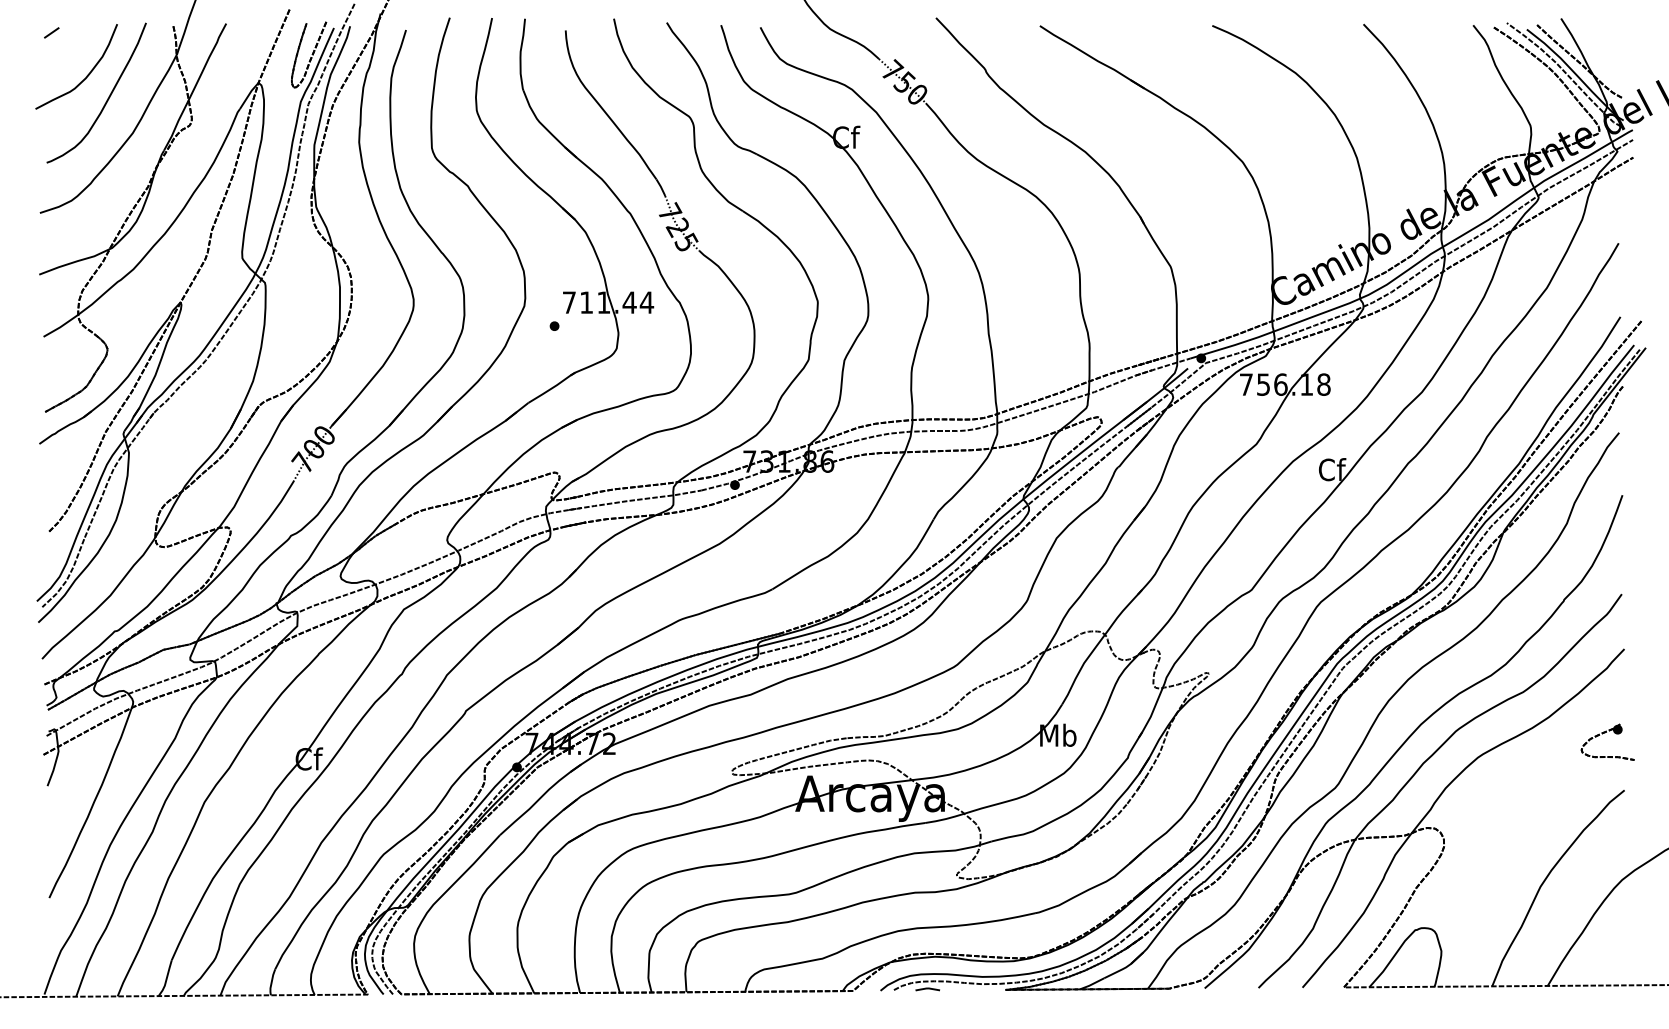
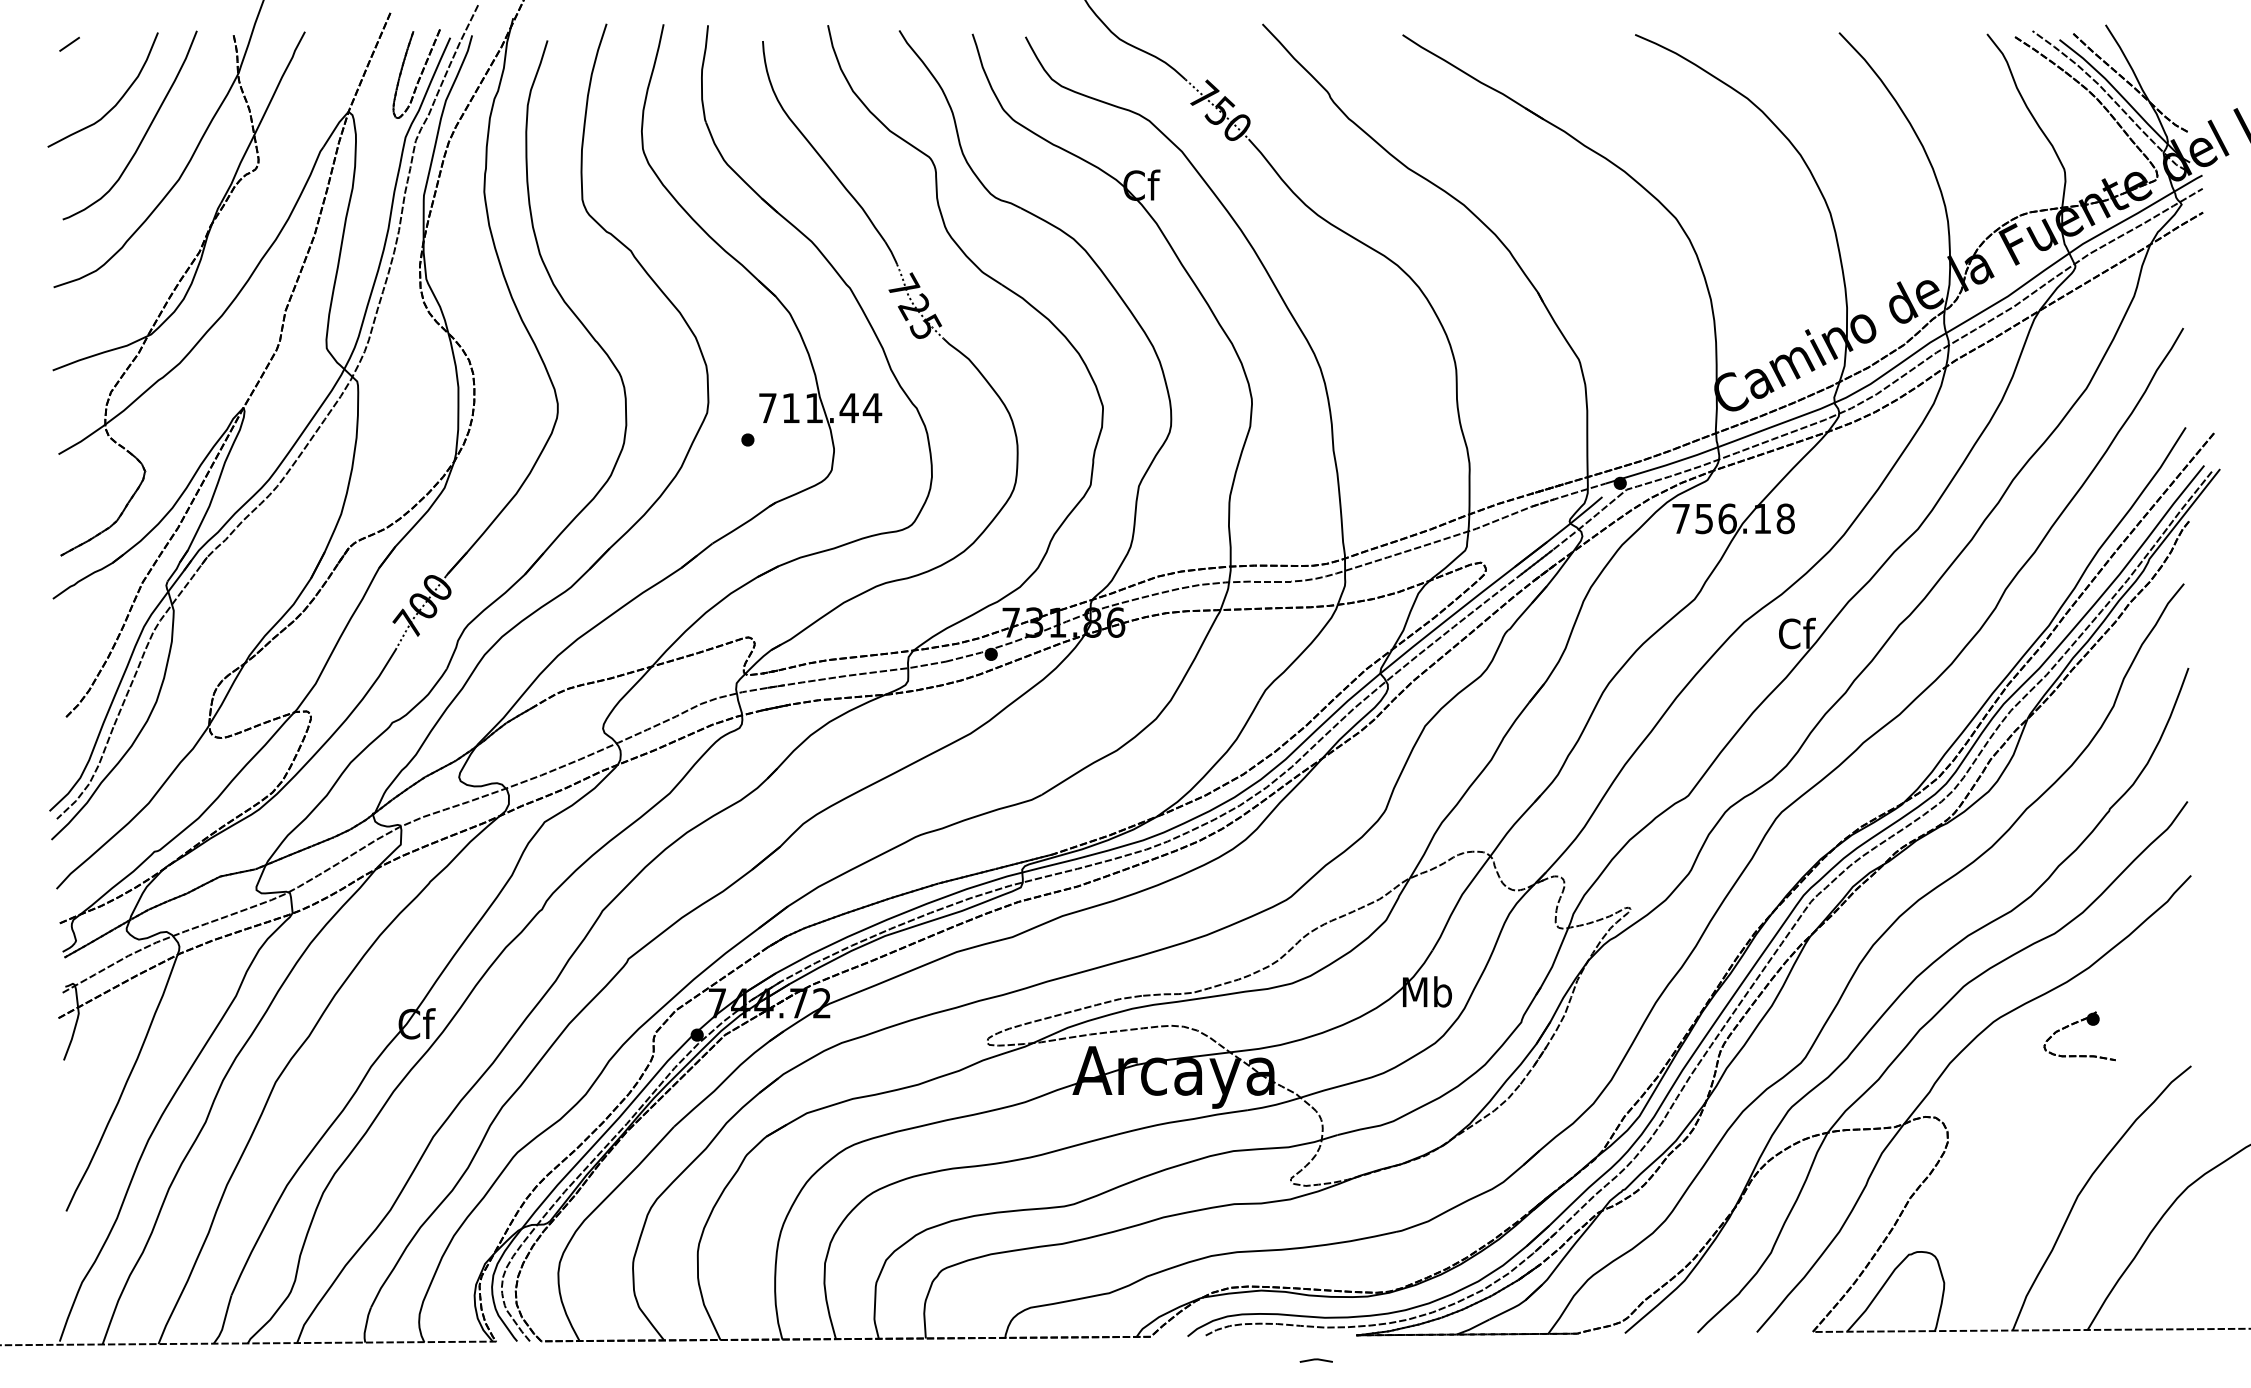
part: (1603, 733) -> (2074, 1024), moved
line: (927, 989) -> (1315, 1360), moved

